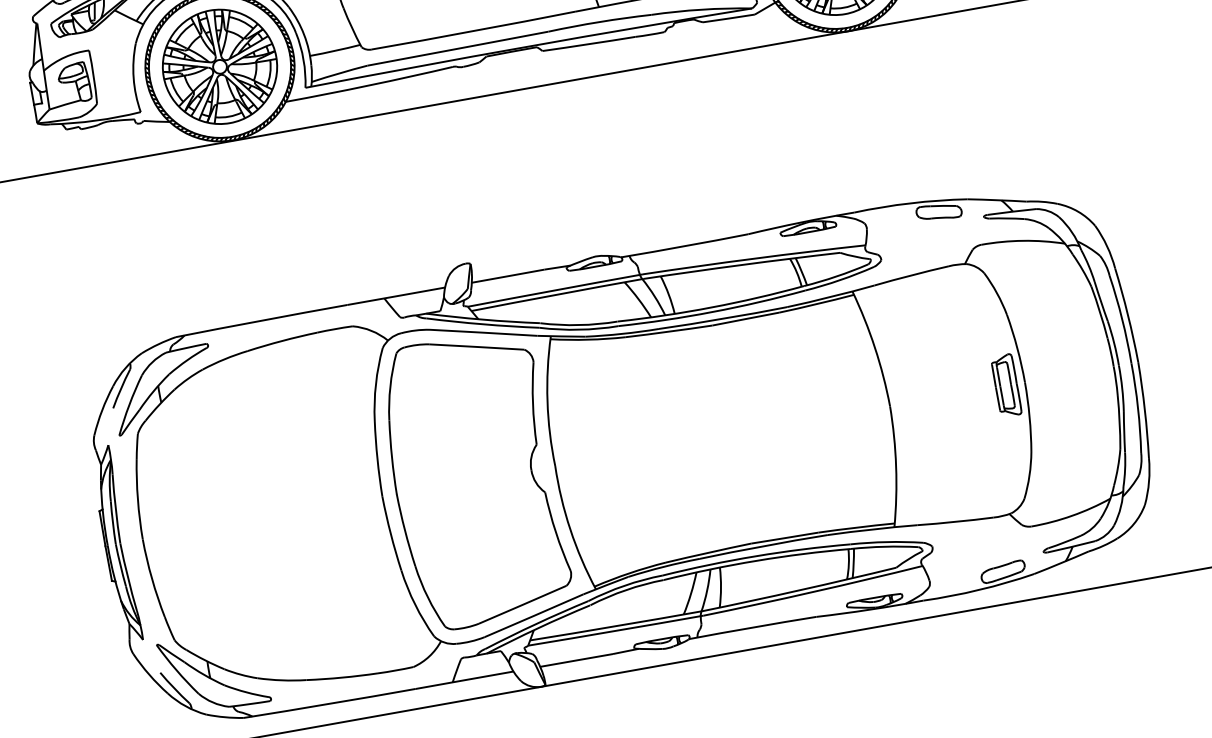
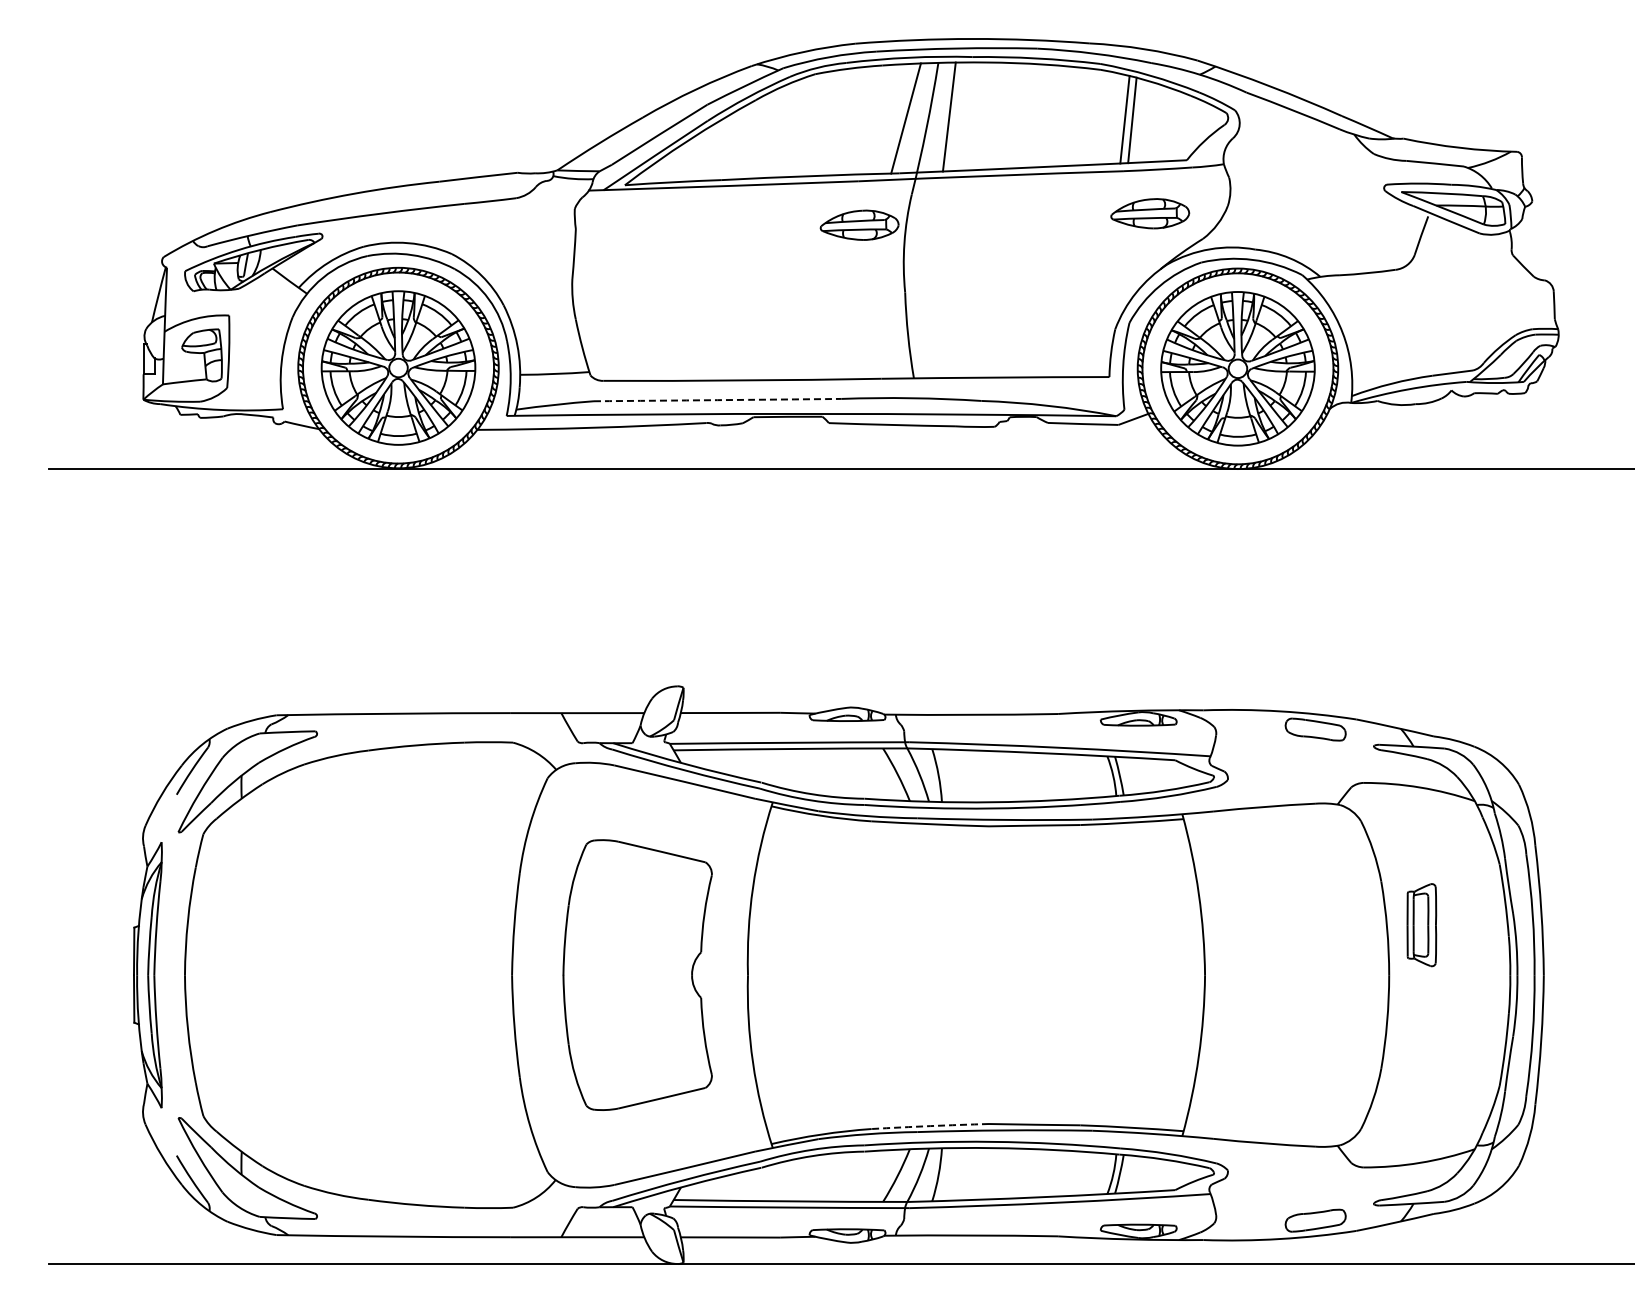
arc: (457, 49) -> (717, 400), solid -> dashed
part: (1006, 385) -> (1421, 925), moved
part: (474, 479) -> (637, 974), size x0.7
arc: (708, 553) -> (930, 1126), solid -> dashed

